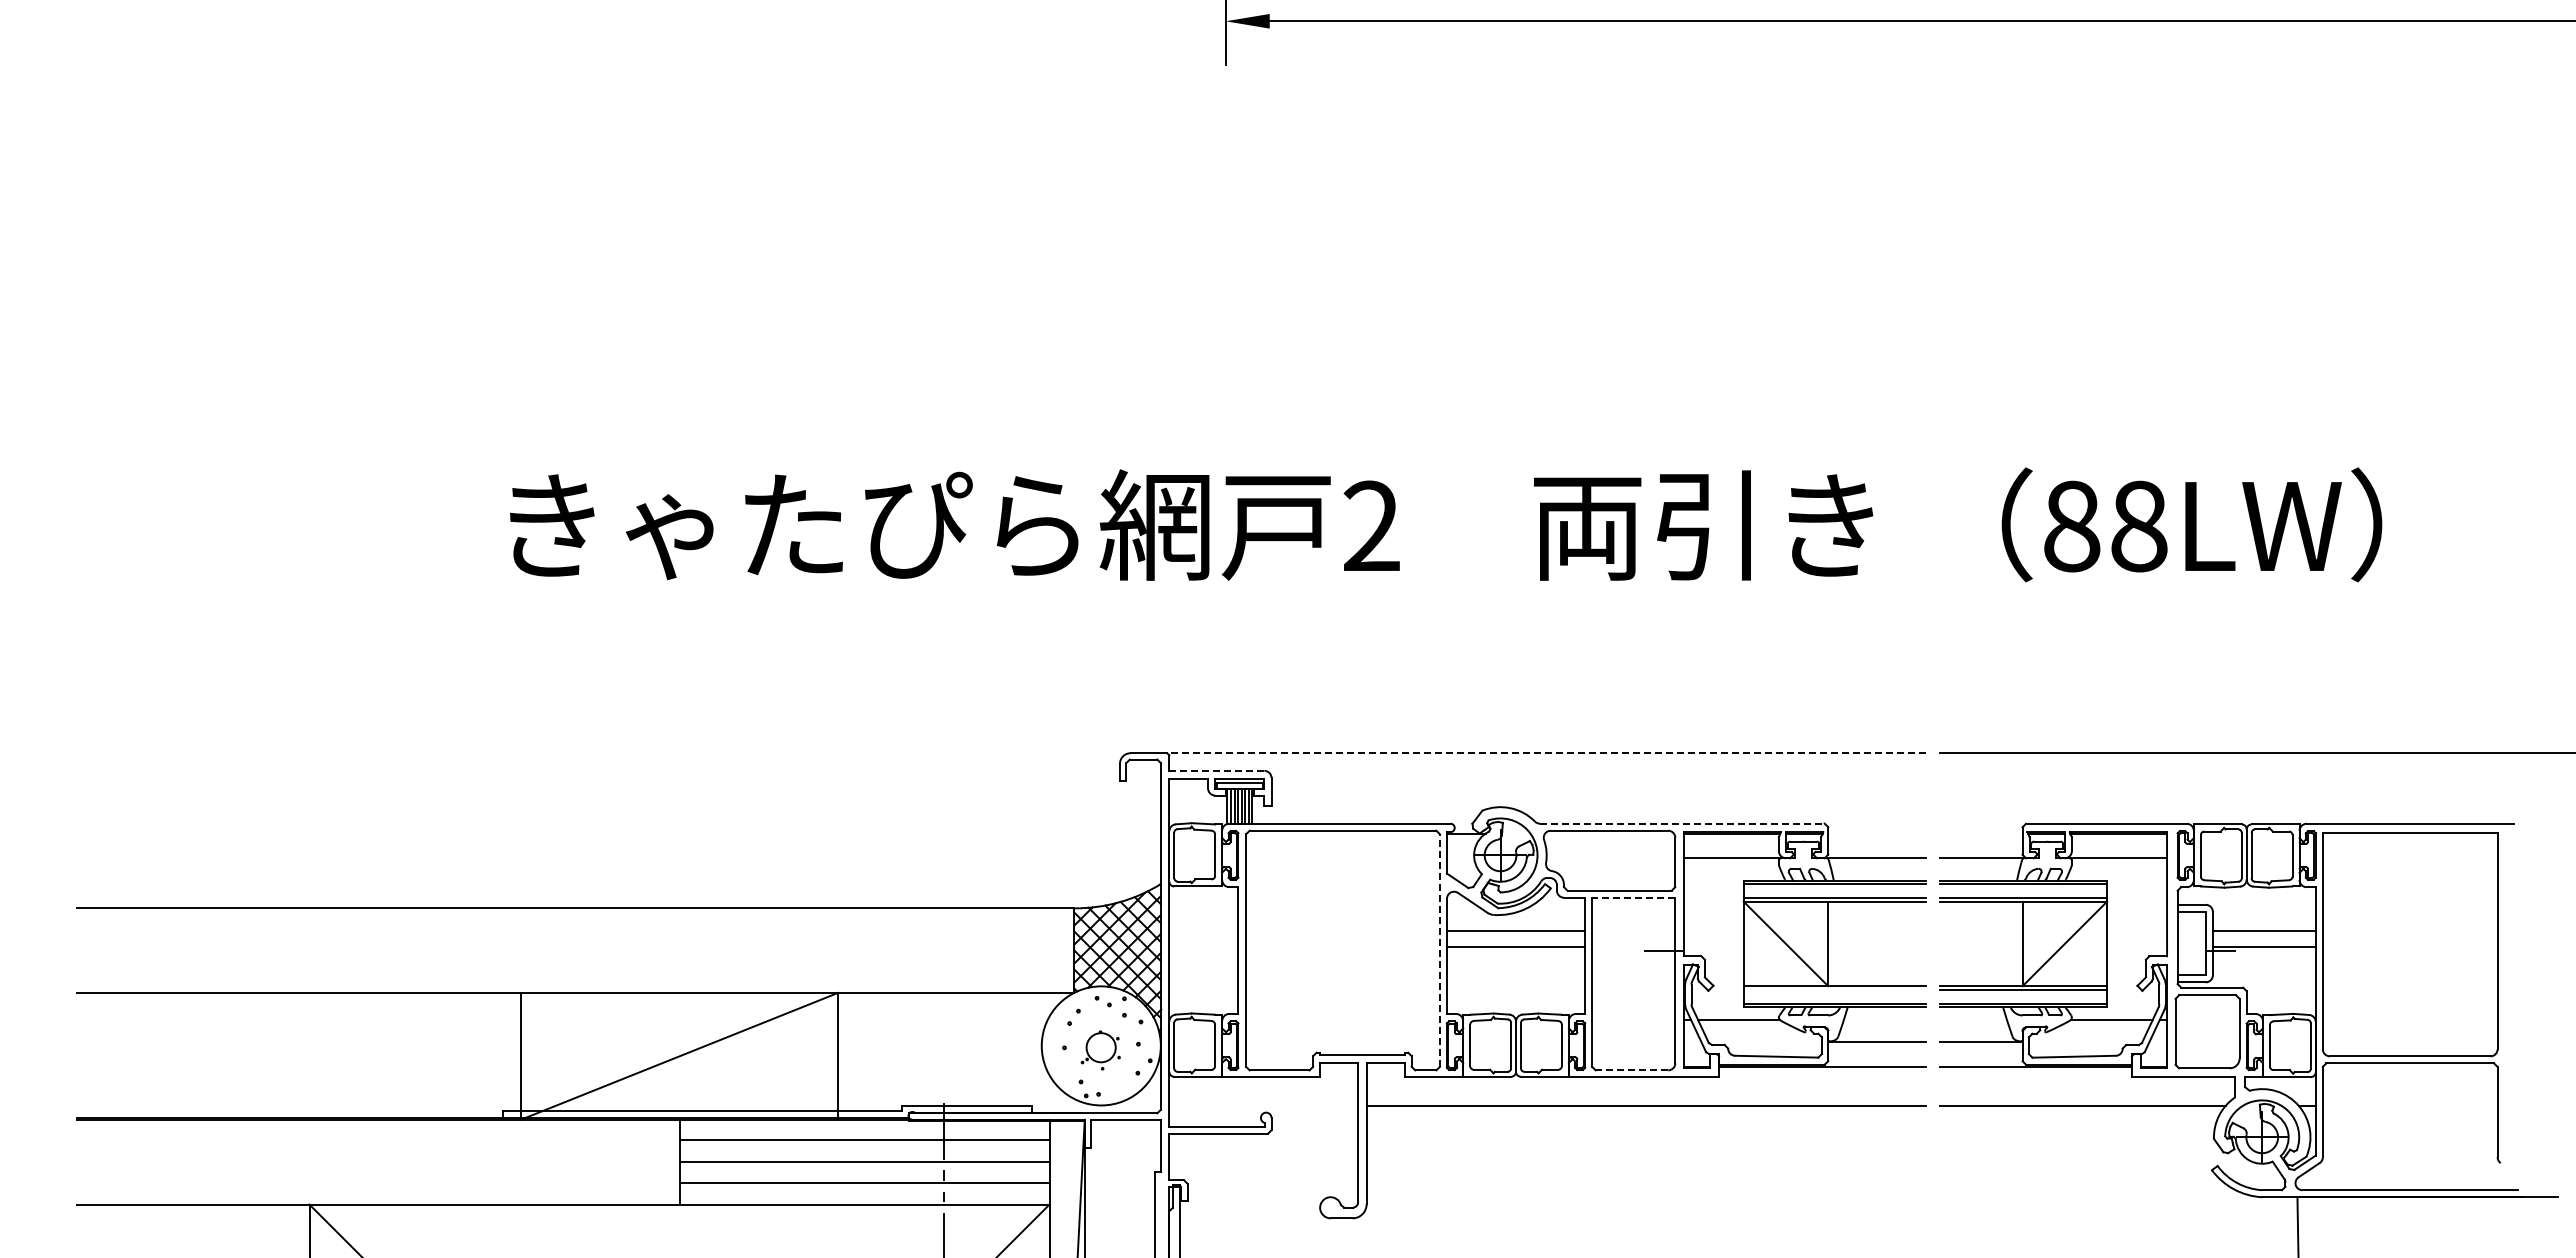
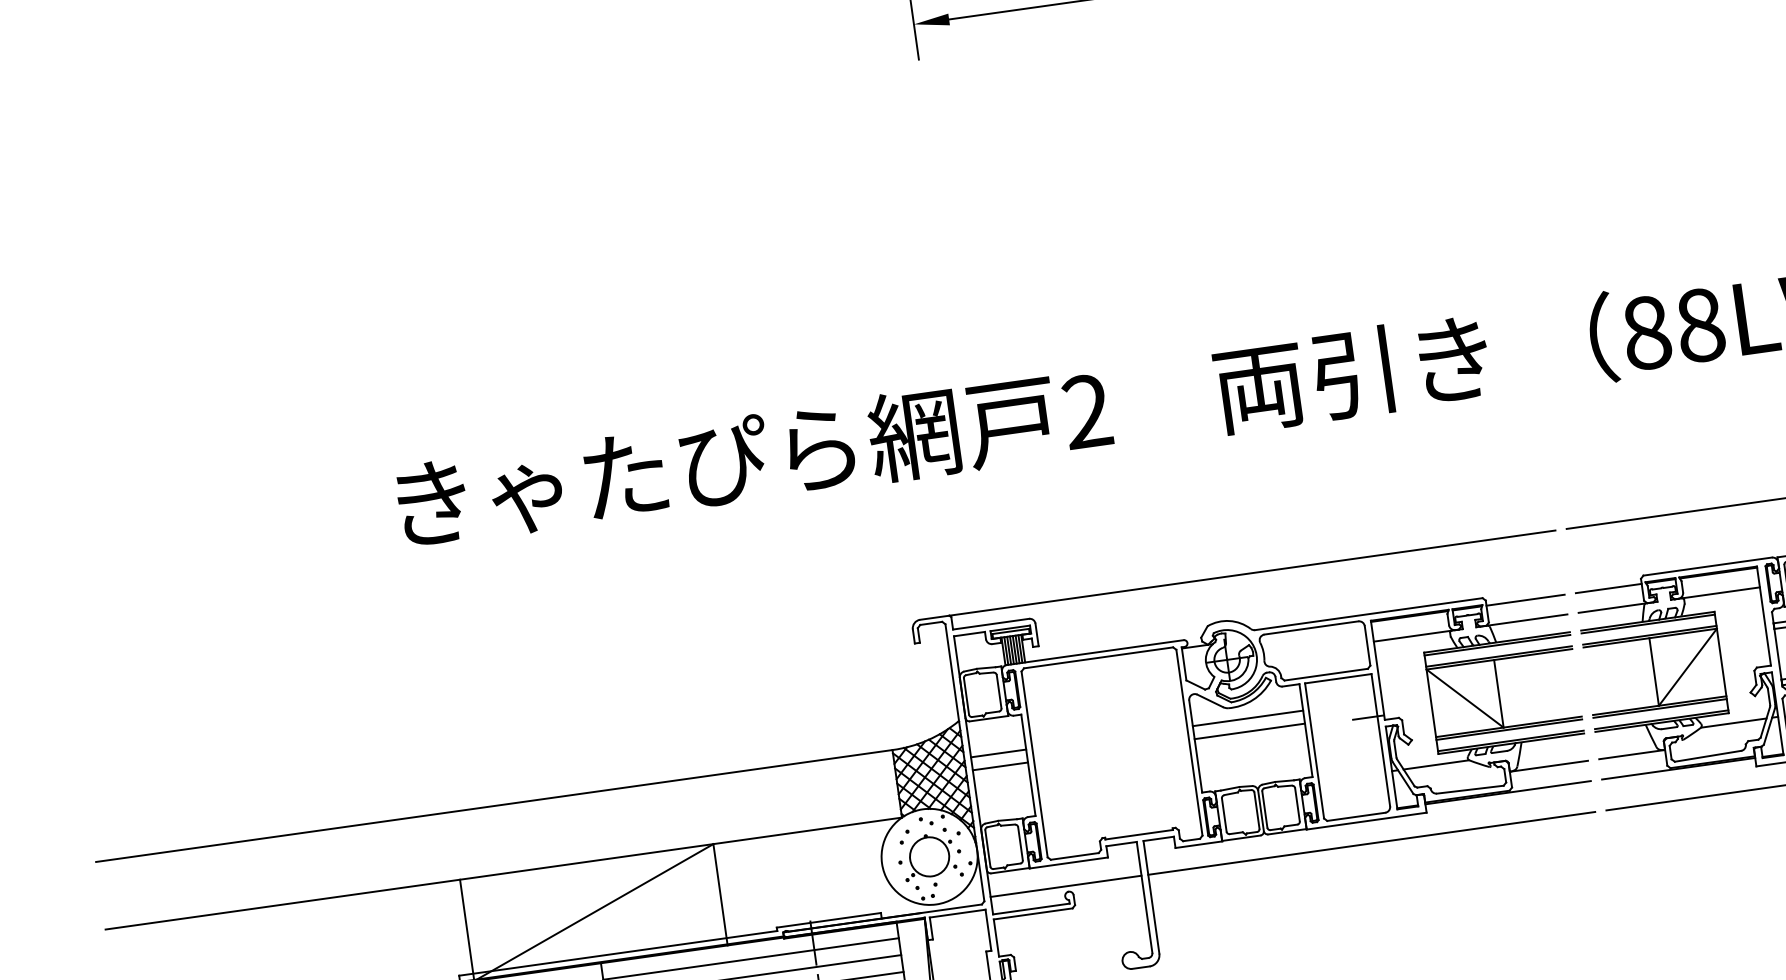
line: (1546, 753) -> (1252, 573), dashed -> solid
line: (1216, 770) -> (990, 623), dashed -> solid
line: (1682, 823) -> (1368, 613), dashed -> solid
line: (1877, 833) -> (1525, 600), added
line: (1981, 833) -> (1608, 588), added
line: (1633, 897) -> (1338, 678), dashed -> solid
line: (1203, 930) -> (998, 753), added
line: (1203, 947) -> (1000, 766), added
line: (1439, 950) -> (1189, 742), dashed -> solid
line: (1834, 989) -> (1508, 729), added
part: (1100, 1050) -> (929, 860), size x1.67
line: (1631, 1070) -> (1355, 817), dashed -> solid
line: (1263, 1105) -> (1065, 886), added

